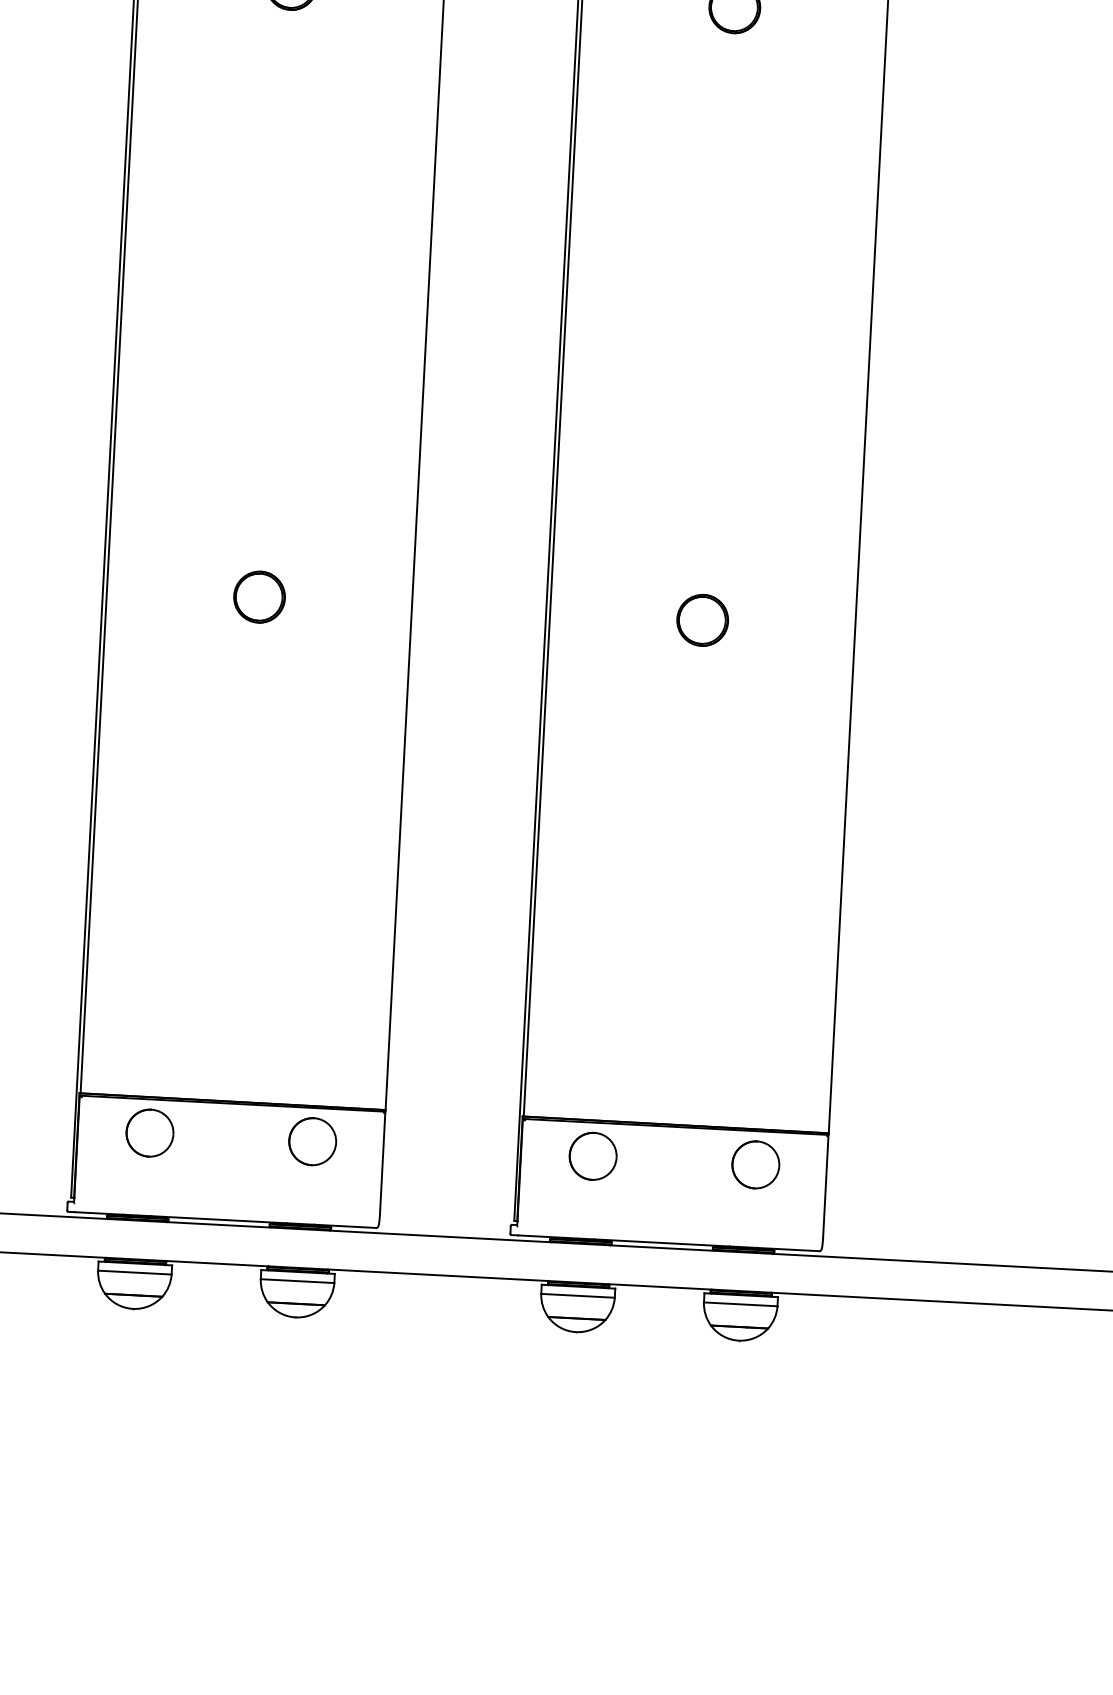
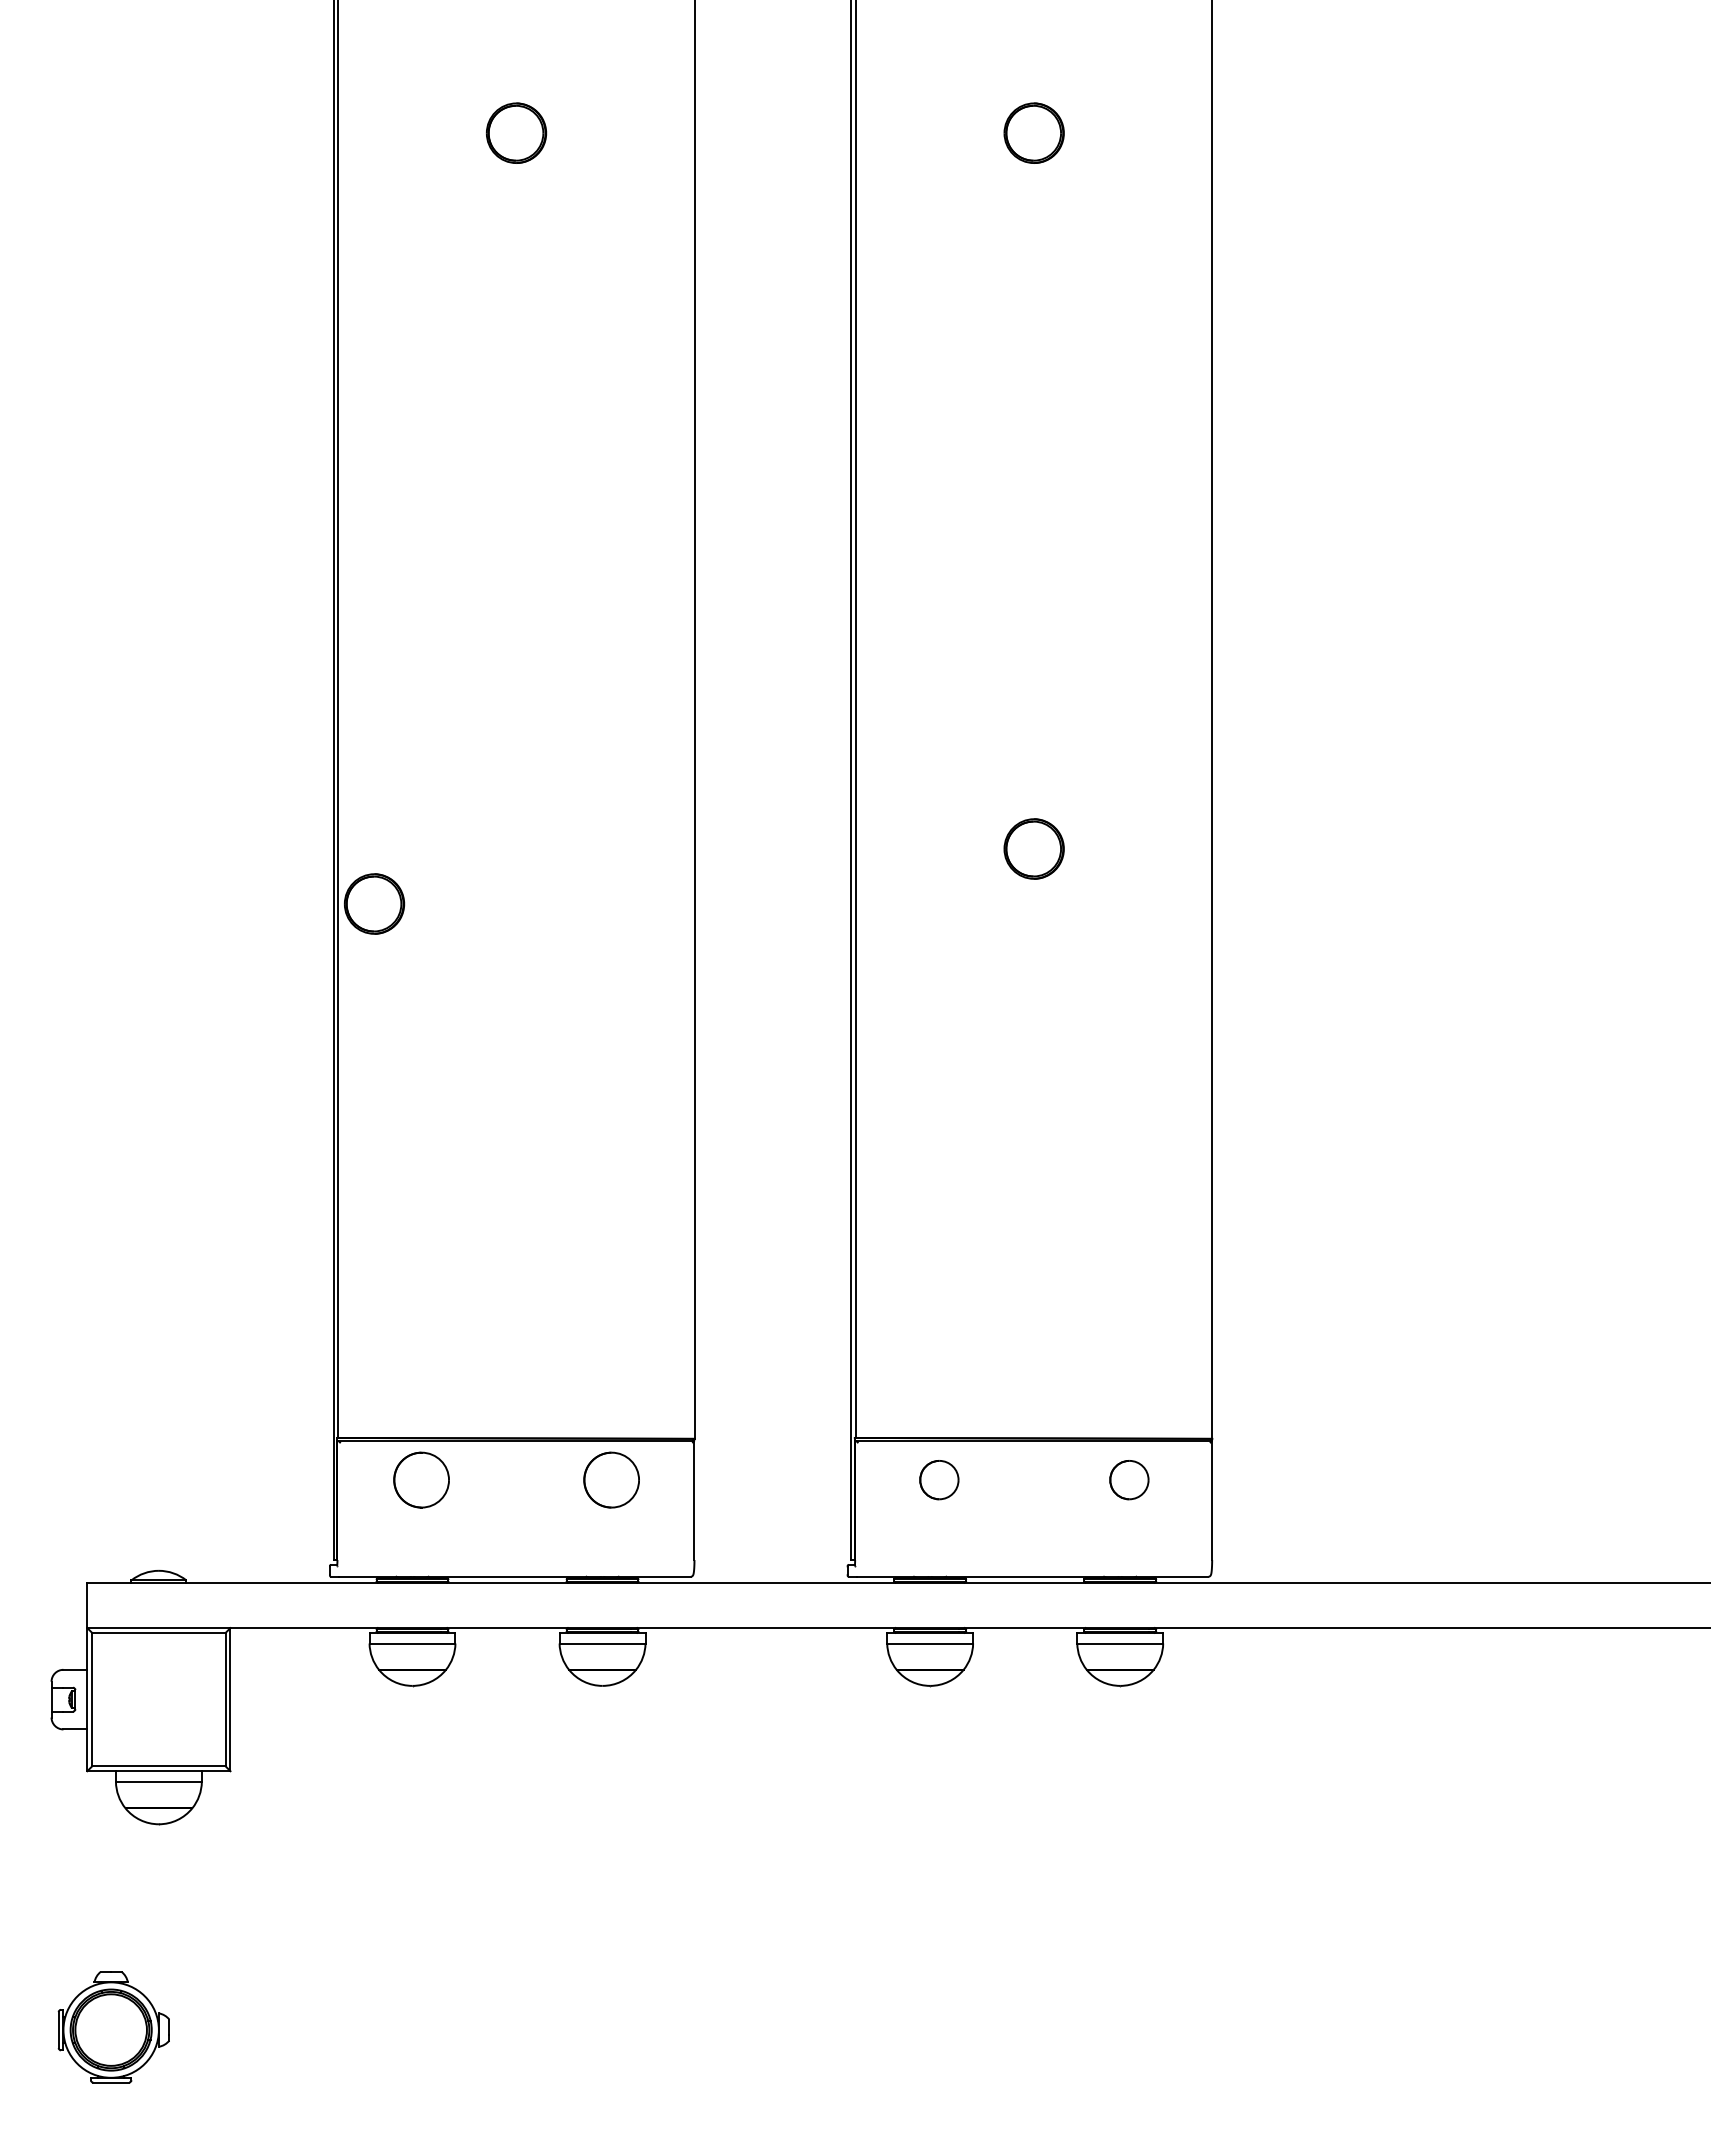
part: (259, 596) -> (374, 903), moved
part: (593, 1155) -> (939, 1479), size x0.7
part: (756, 1164) -> (1129, 1479), size x0.7

